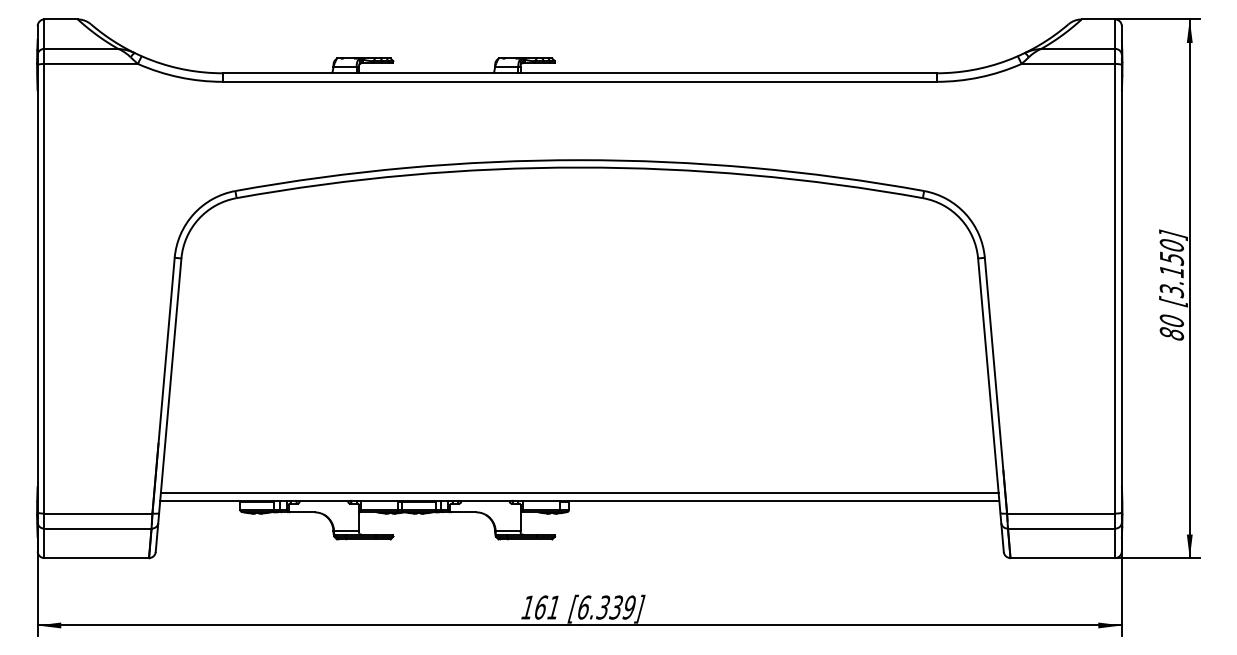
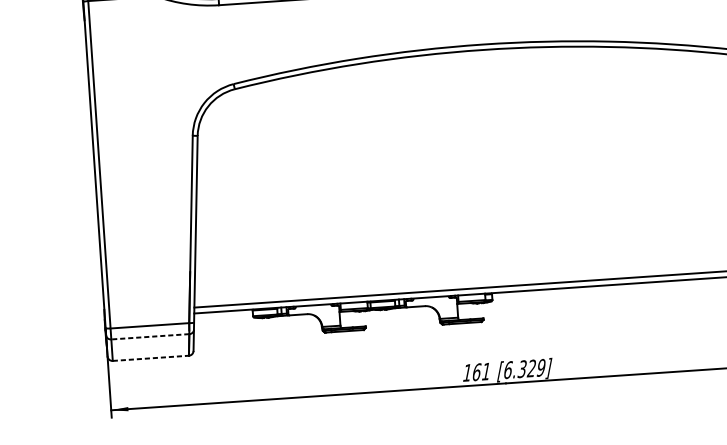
line: (98, 528) -> (150, 336), solid -> dashed
line: (97, 558) -> (151, 358), solid -> dashed
text: (615, 607) -> (531, 368), [6.339] -> [6.329]

